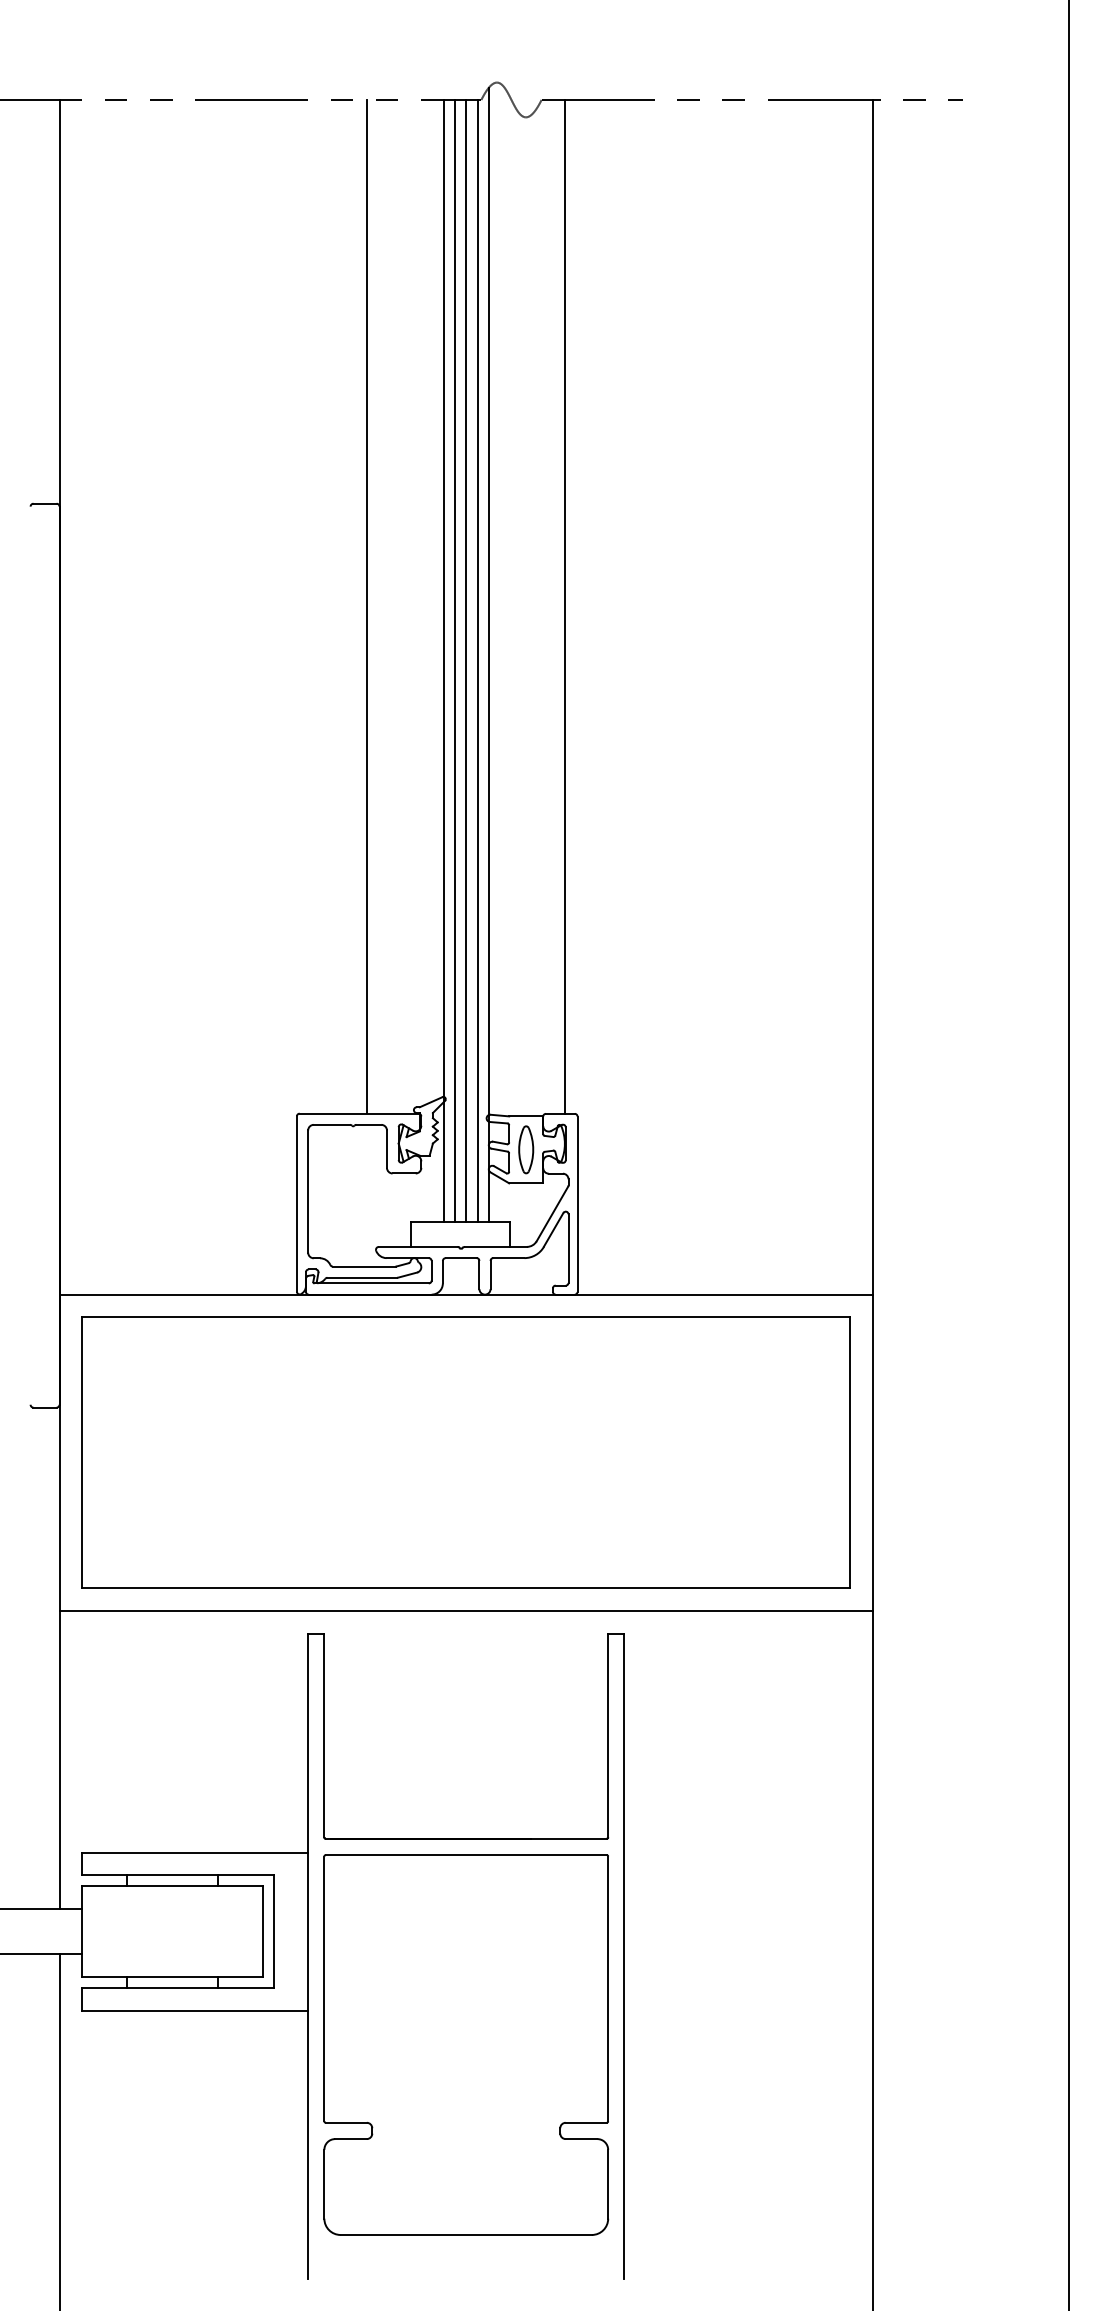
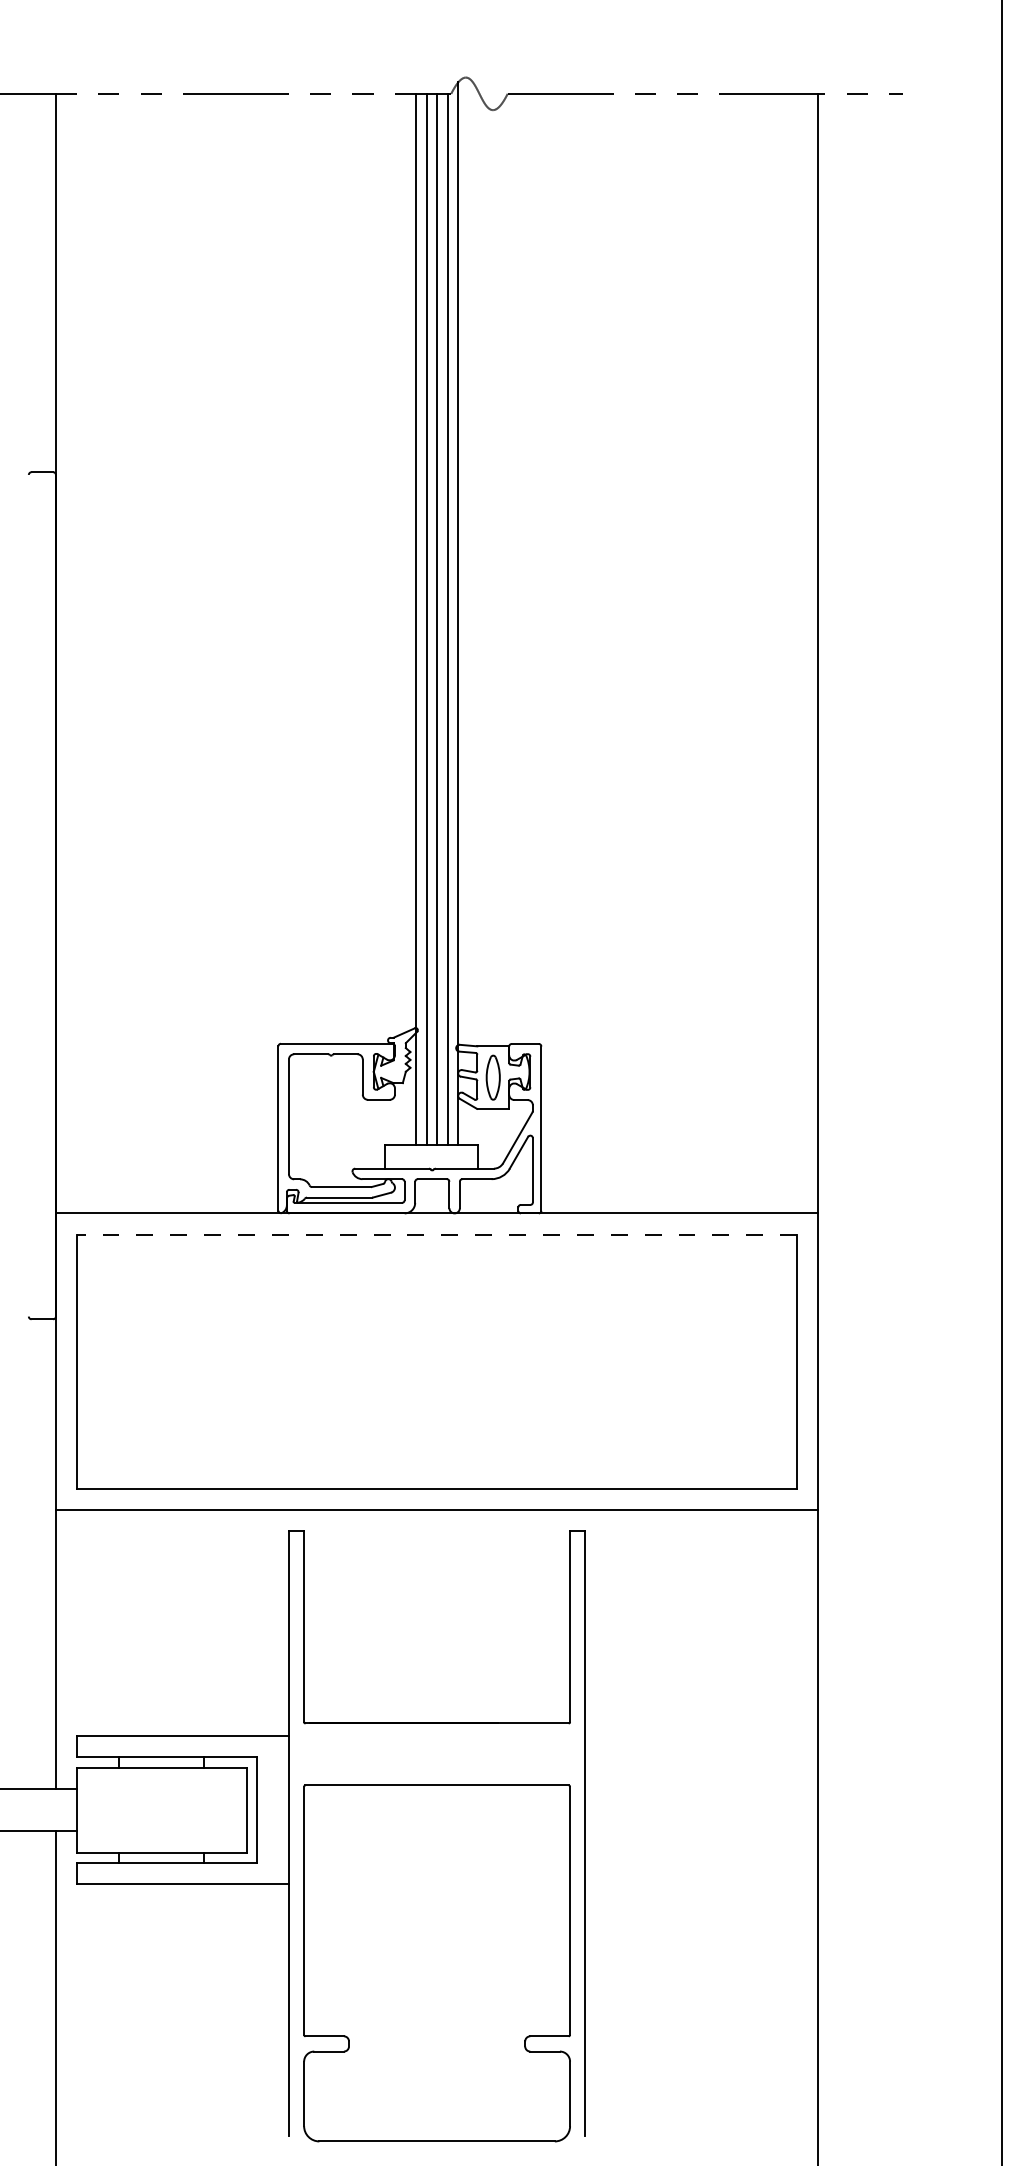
line: (367, 605) -> (344, 567), removed
line: (565, 606) -> (530, 568), removed
line: (465, 1317) -> (436, 1234), solid -> dashed
part: (466, 2044) -> (437, 1962), moved

